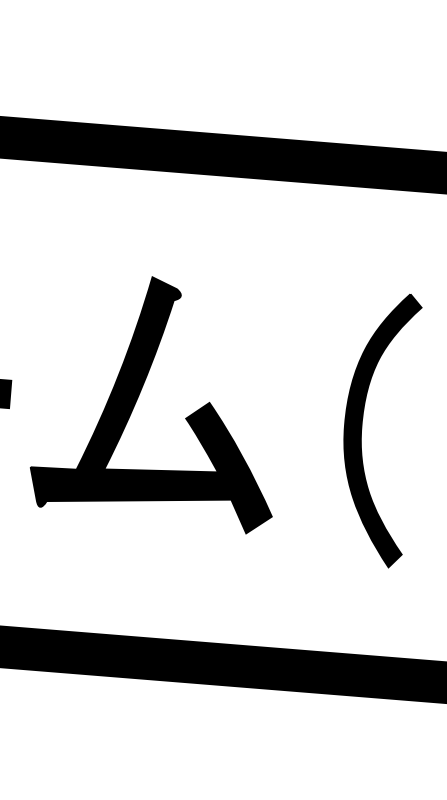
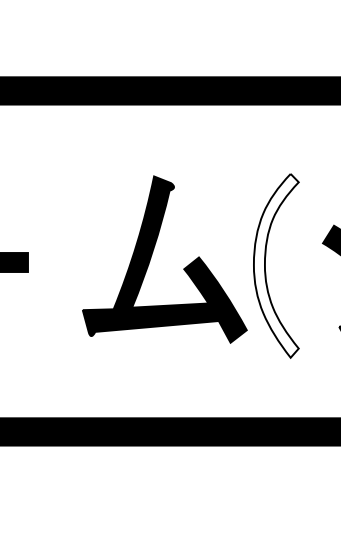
part: (140, 394) -> (152, 255), moved
fill: (377, 428) -> (275, 265), removed

